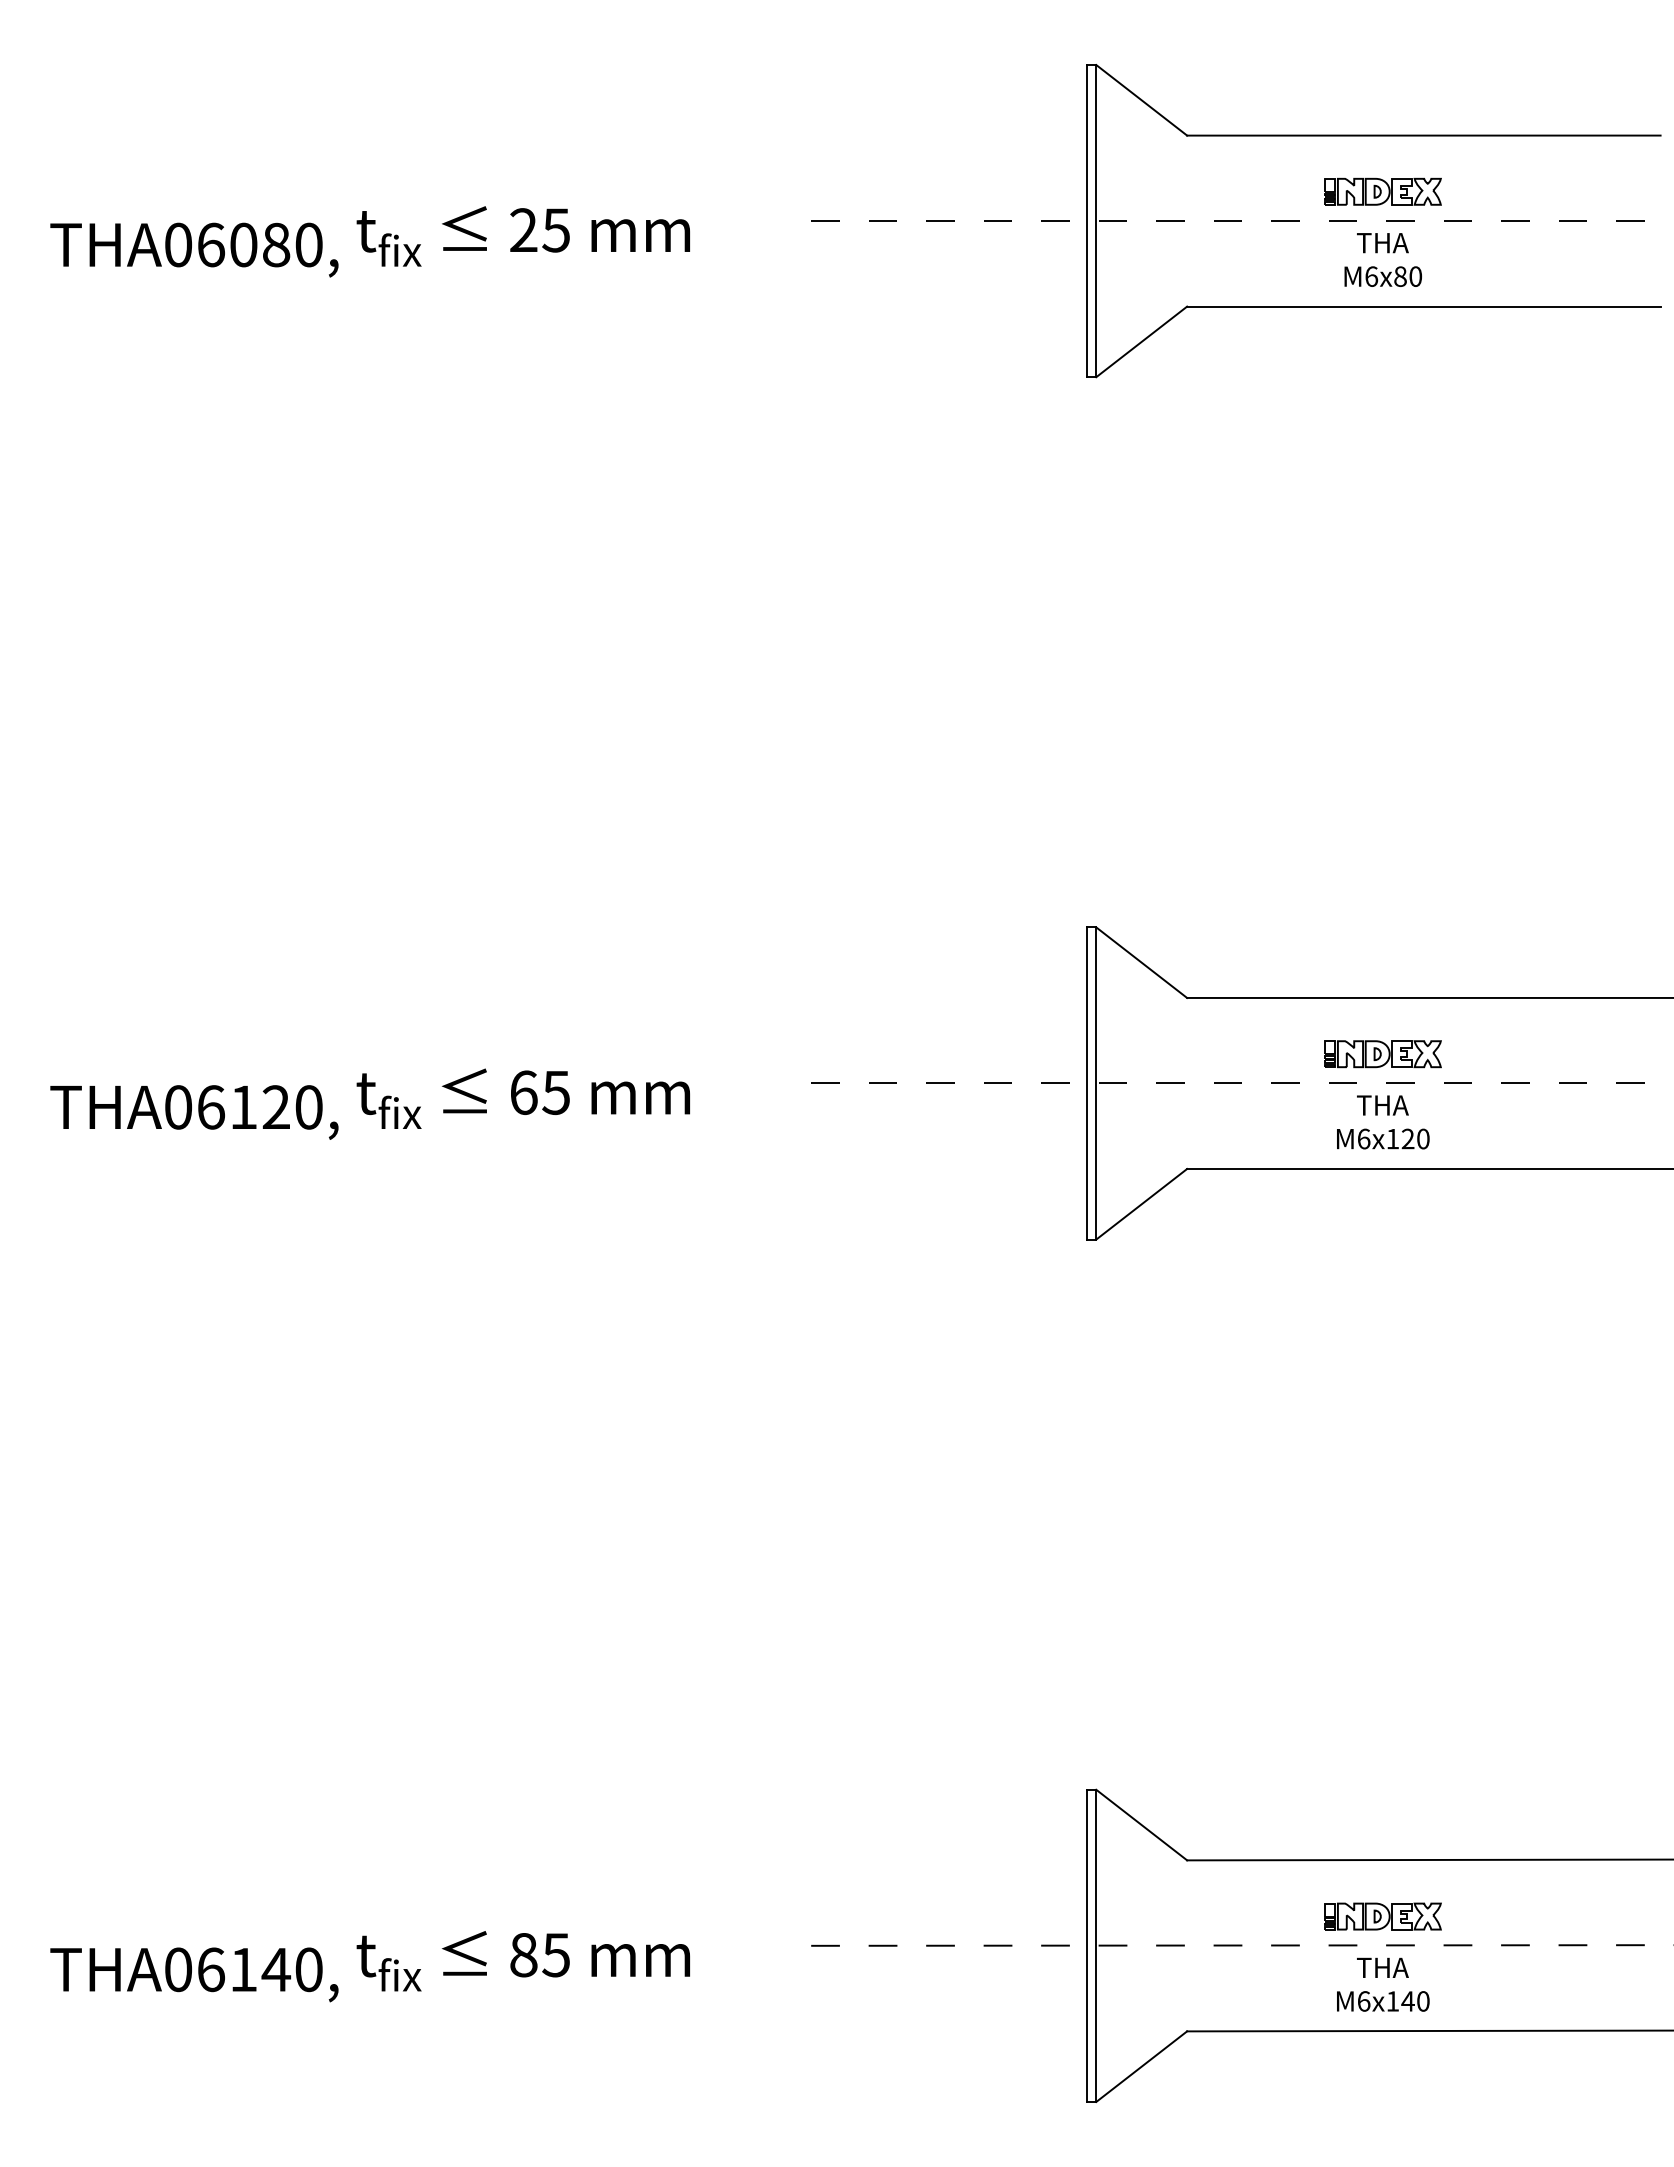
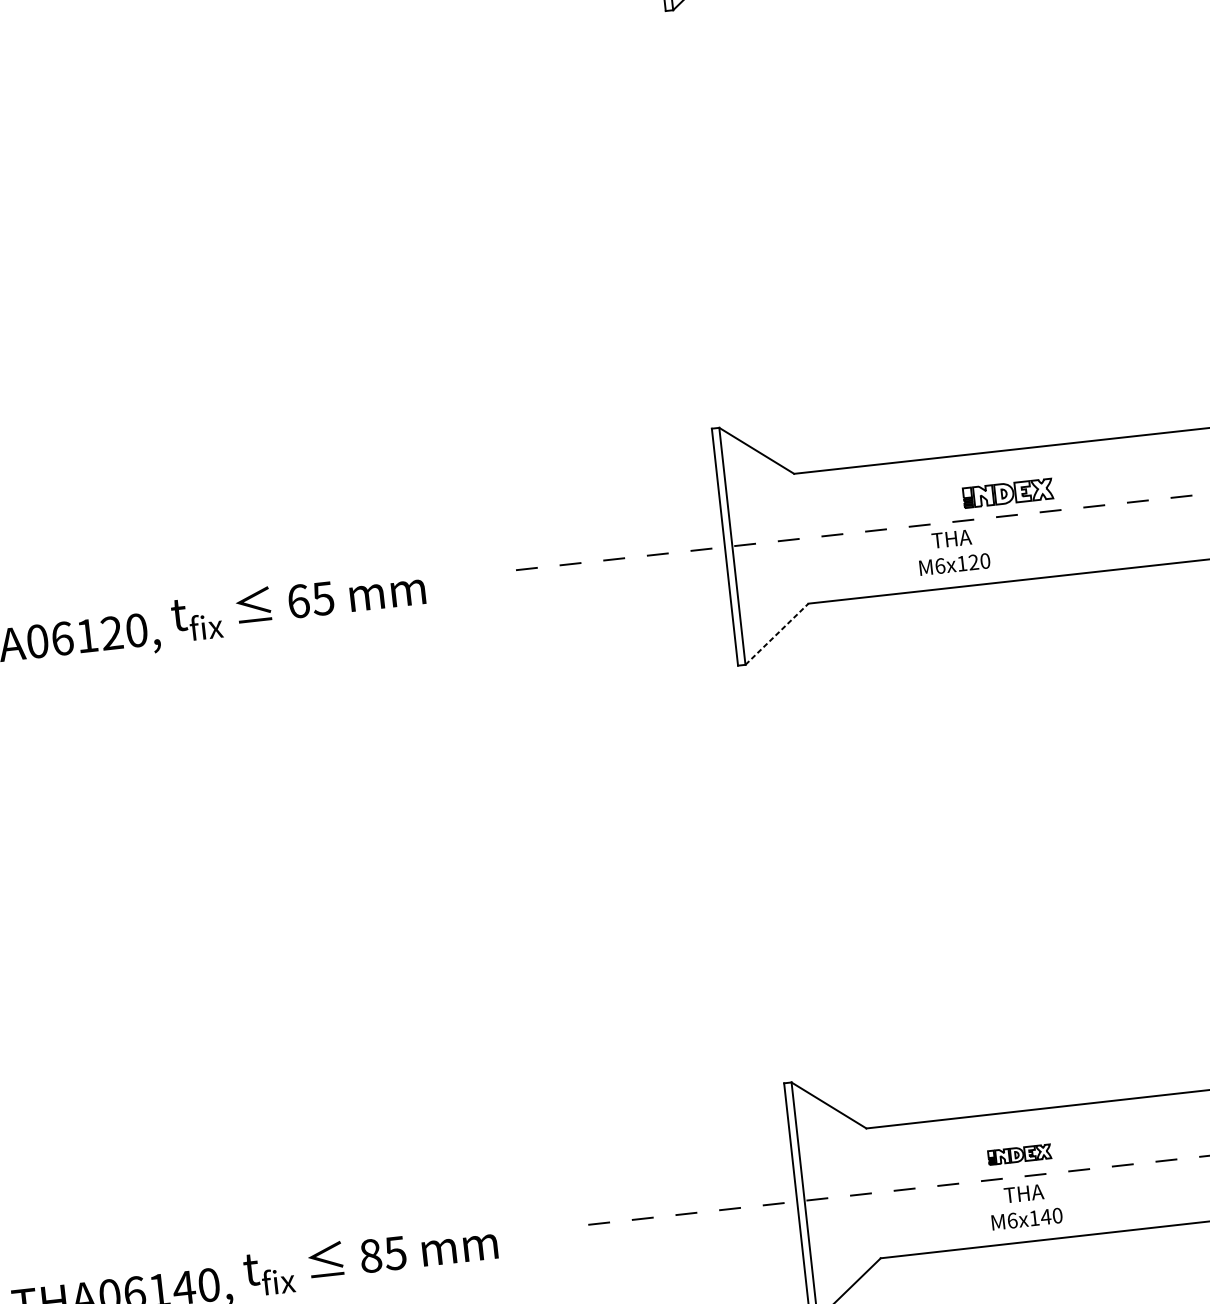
part: (1382, 1054) -> (1007, 493), moved
line: (1141, 1204) -> (776, 634), solid -> dashed
part: (1382, 1916) -> (1019, 1154), size x0.7

